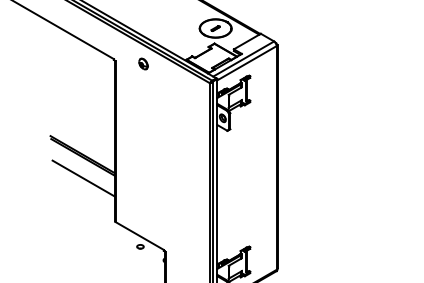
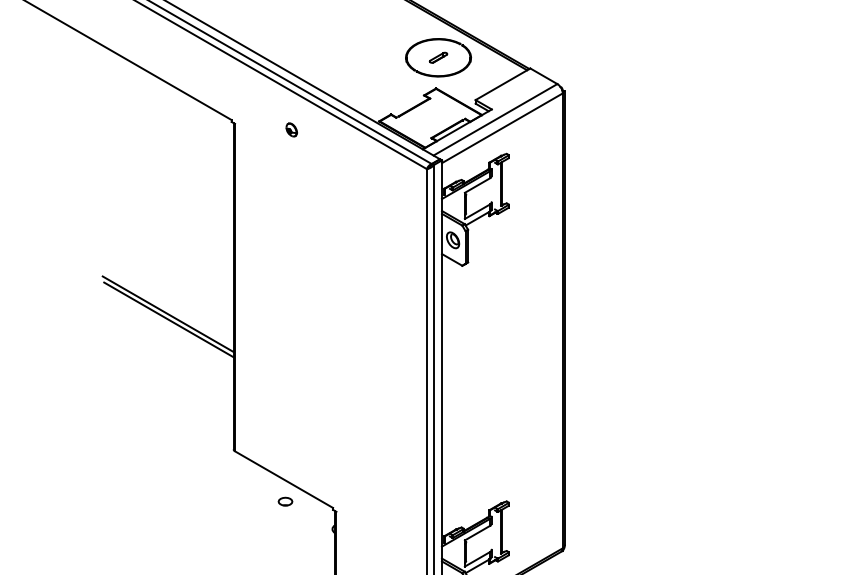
part: (143, 63) -> (291, 128), size x0.6
line: (83, 178) -> (169, 362), removed

